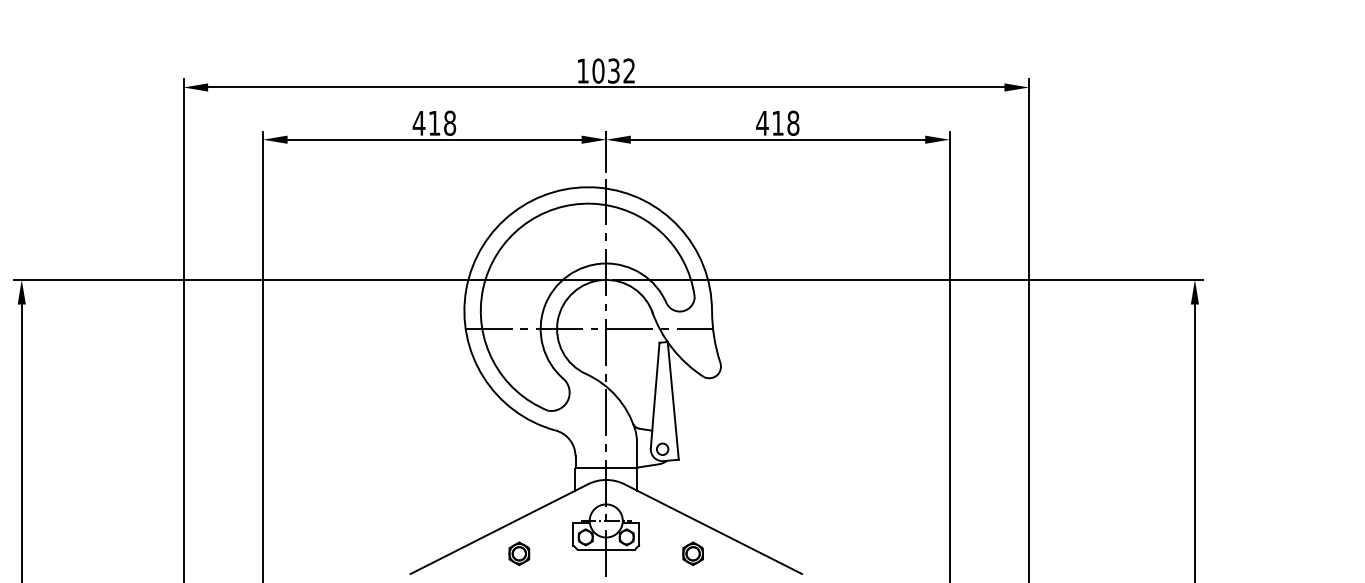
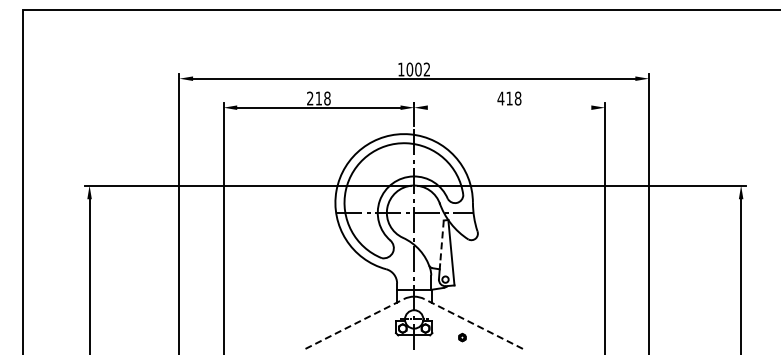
text: (614, 70) -> (418, 69), 1032 -> 1002
text: (417, 123) -> (309, 98), 418 -> 218
line: (777, 139) -> (509, 107), removed
line: (655, 382) -> (441, 242), solid -> dashed
line: (500, 528) -> (355, 323), solid -> dashed
line: (713, 528) -> (473, 323), solid -> dashed
part: (518, 553) -> (365, 337), removed
part: (693, 553) -> (462, 337), size x0.6

